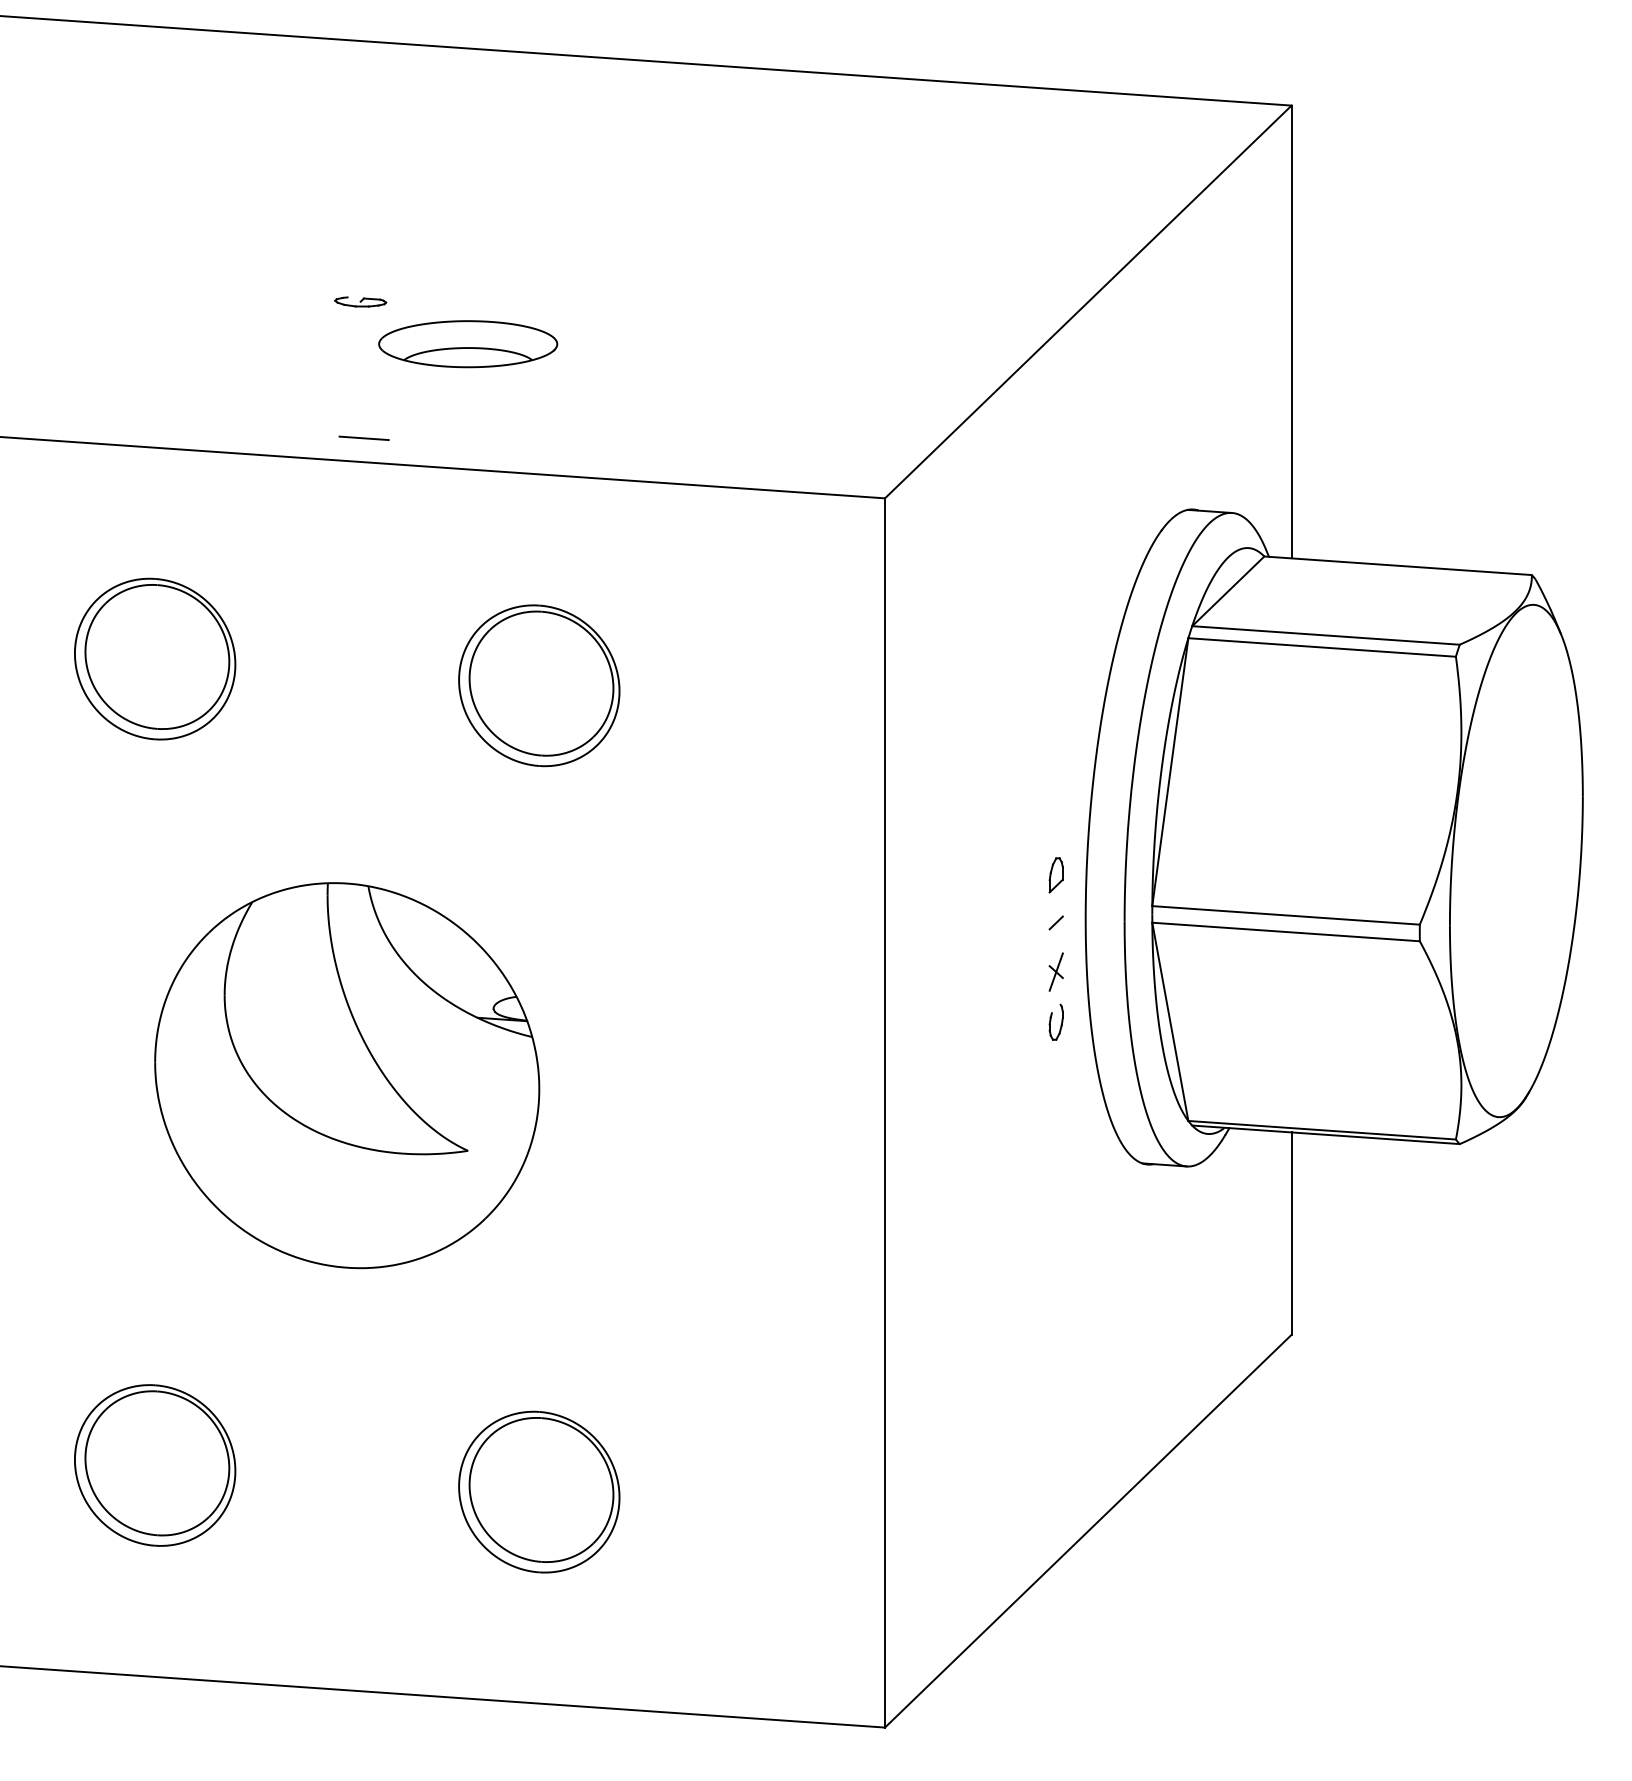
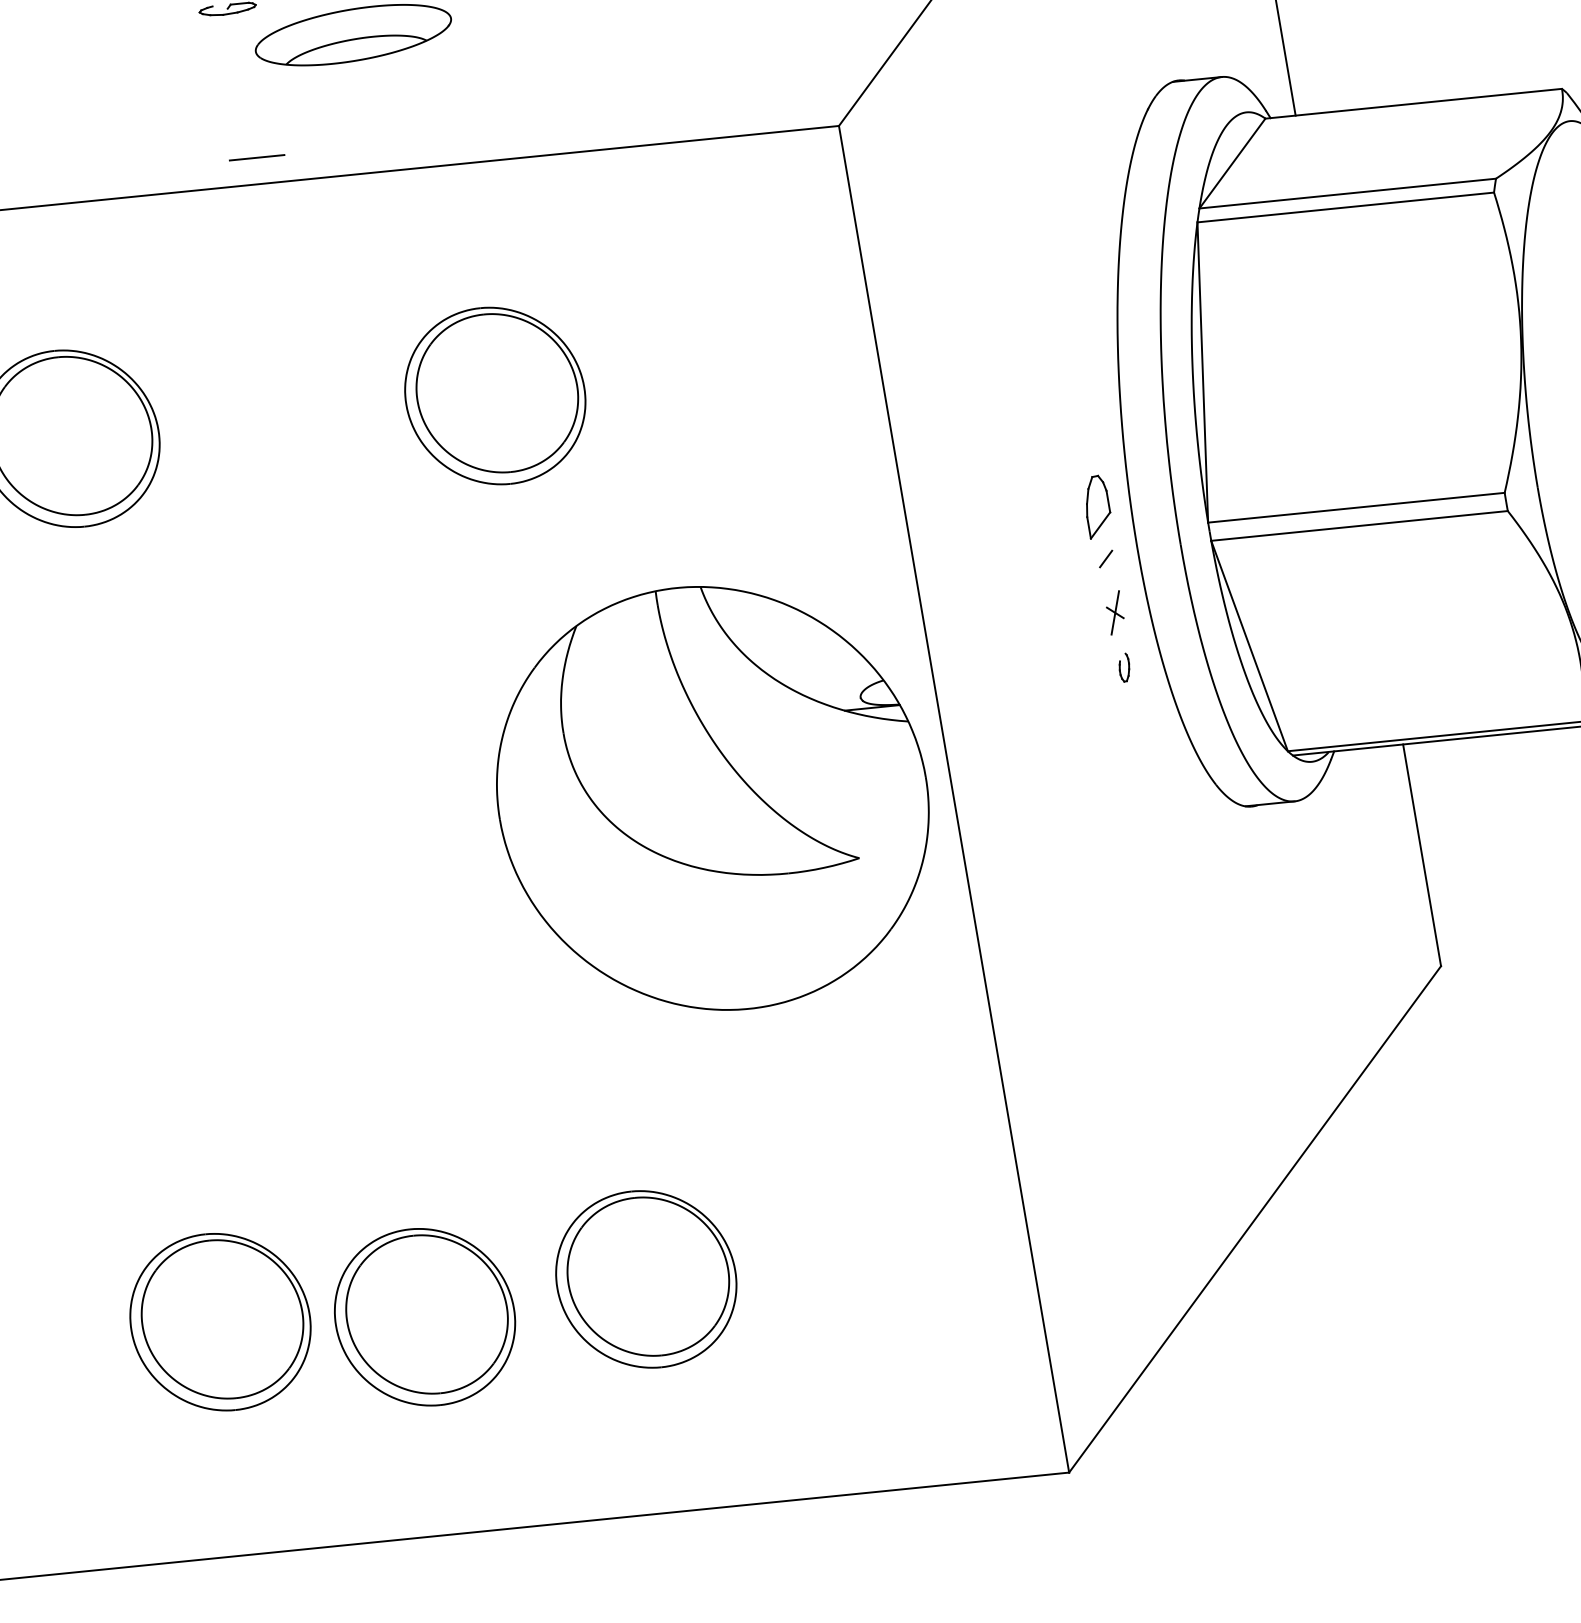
part: (1055, 875) -> (1096, 507), size x1.6
part: (1055, 1021) -> (1123, 667), size x0.7
part: (347, 1075) -> (713, 798), moved
part: (337, 1491) -> (425, 1316), added

